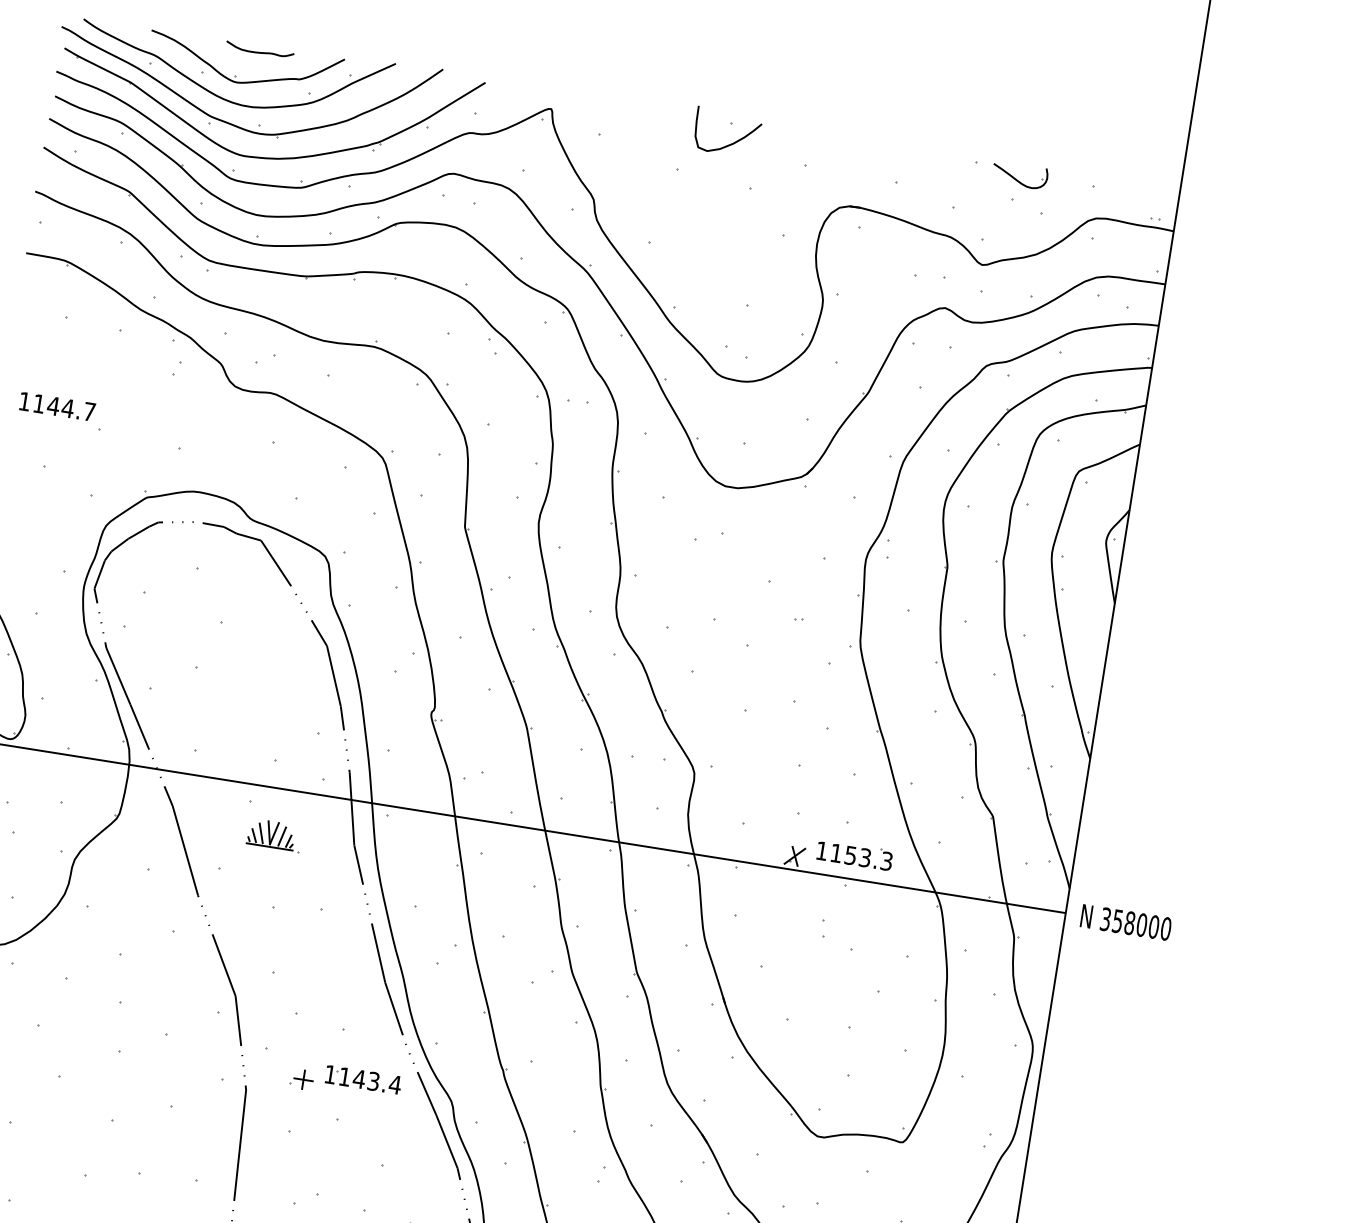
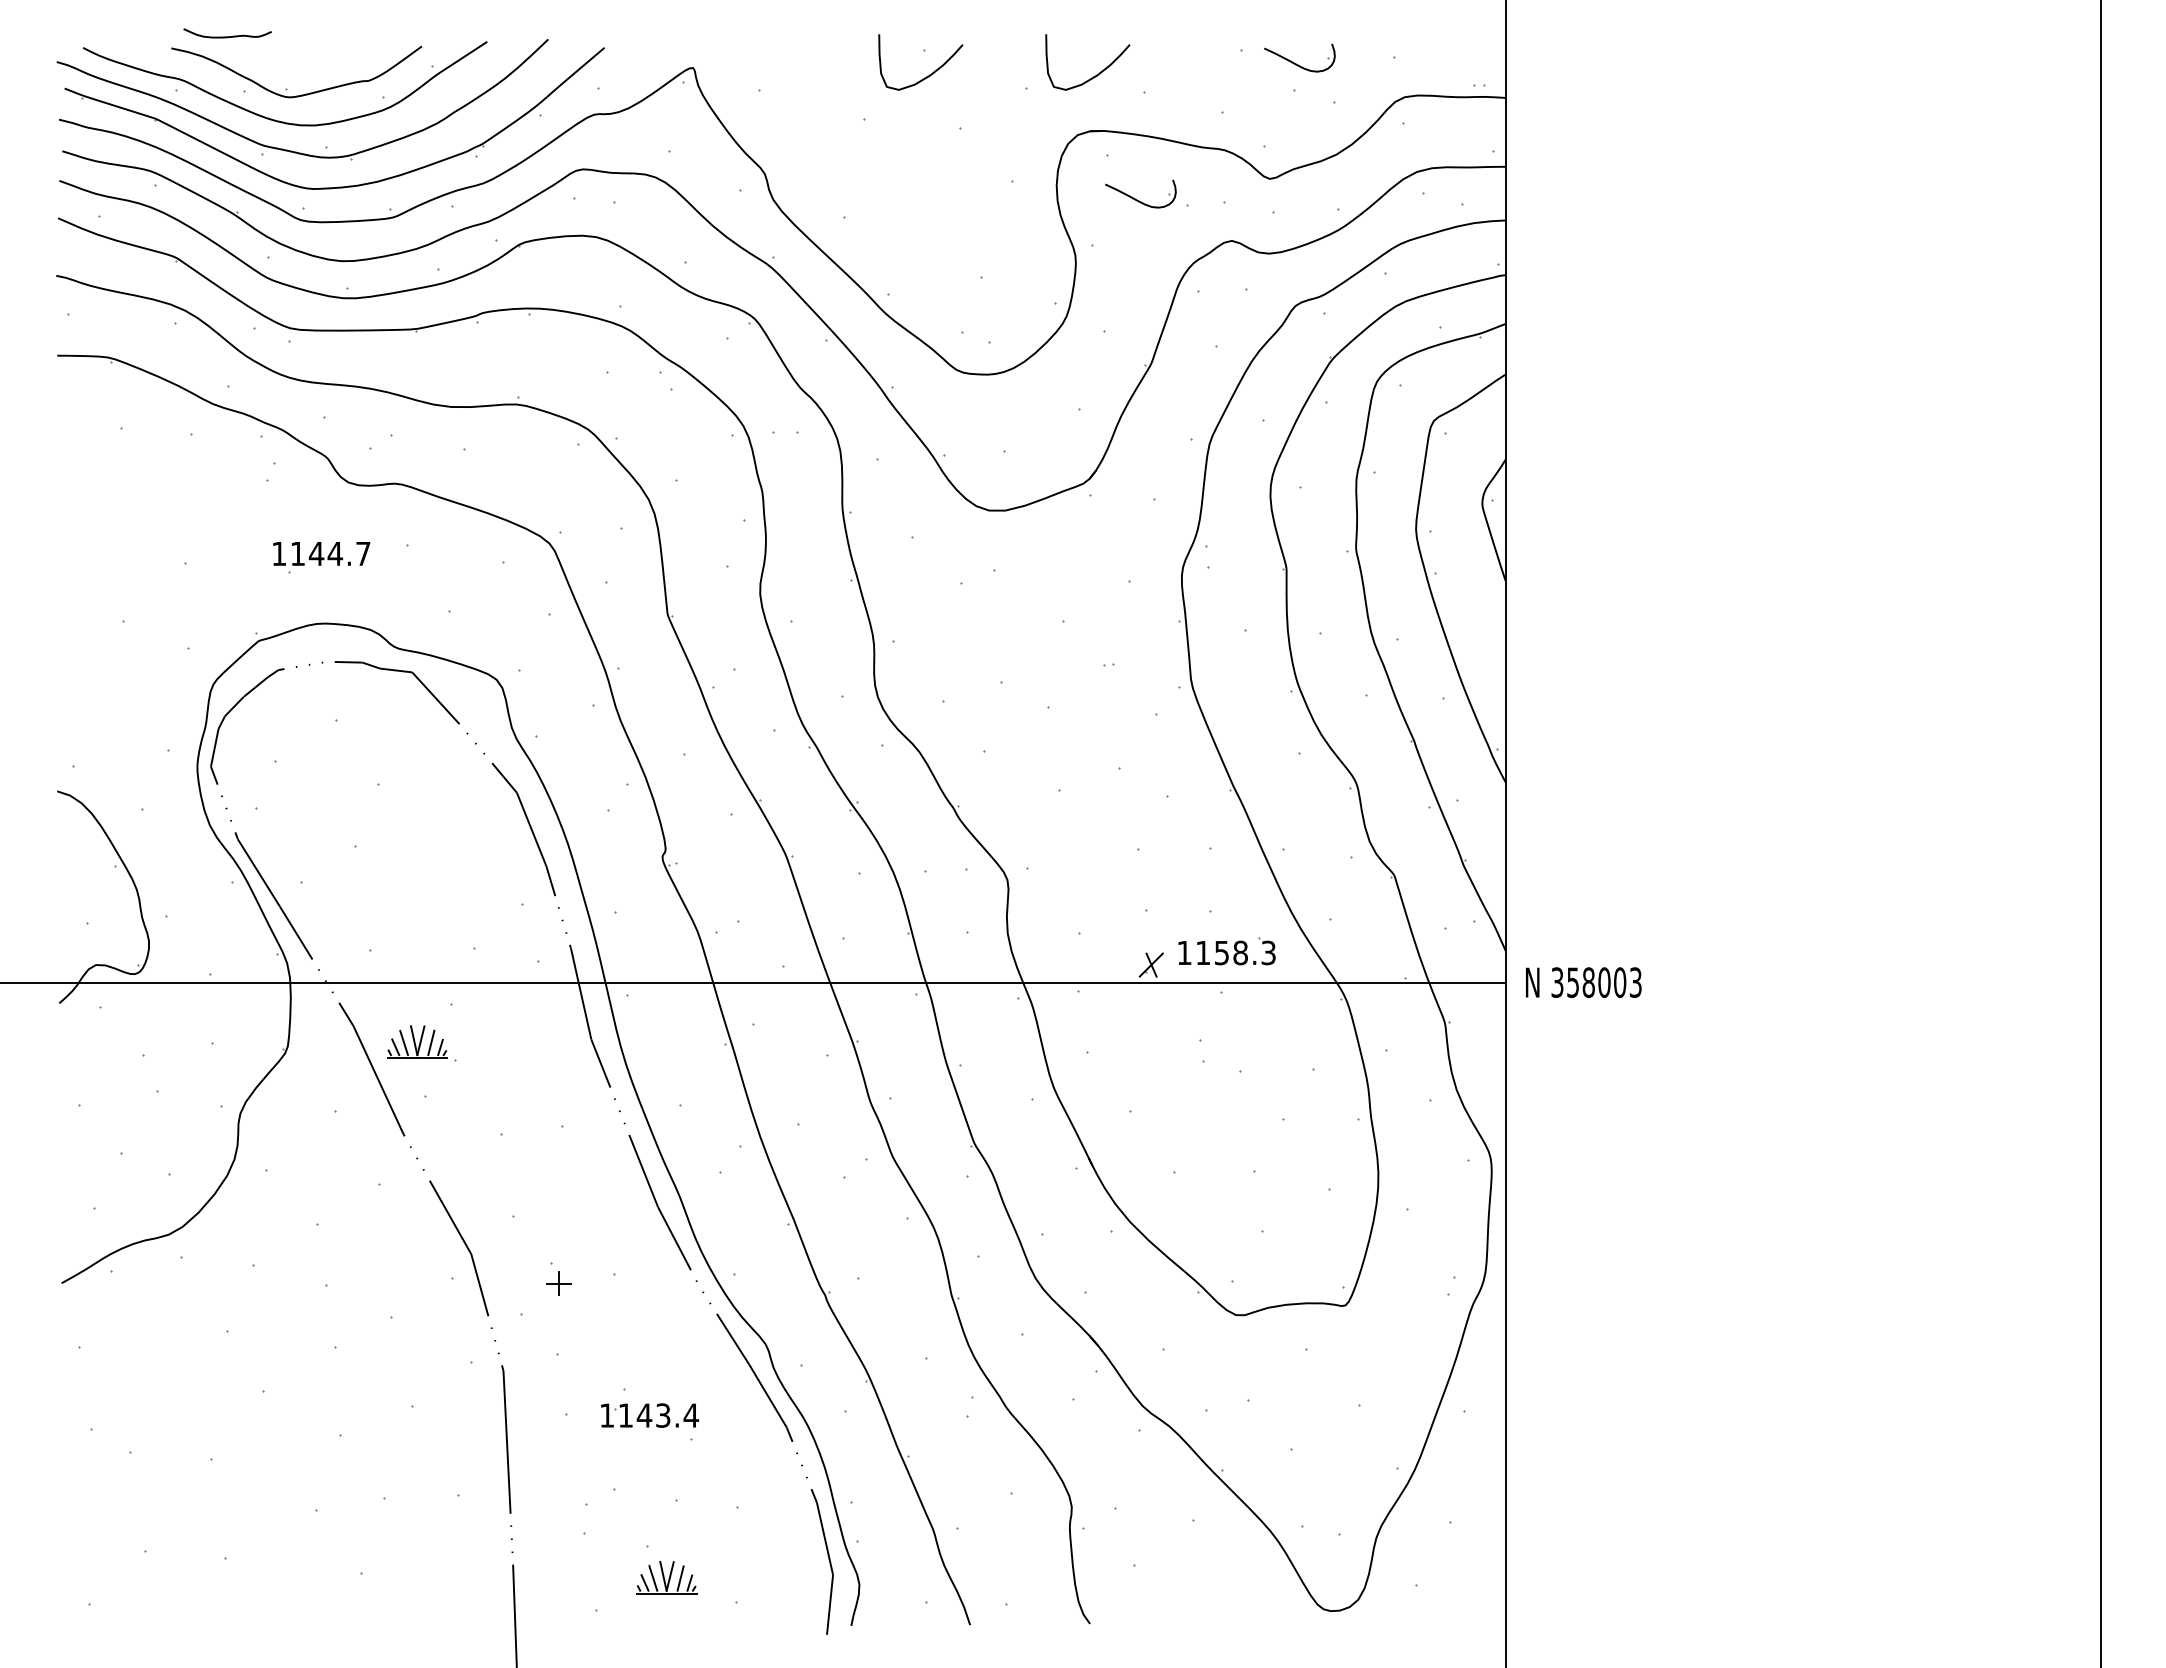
curve: (259, 52) -> (227, 36), moved
curve: (861, 163) -> (1096, 74), added
part: (877, 264) -> (1137, 199), added
part: (57, 406) -> (321, 553), moved
part: (274, 835) -> (421, 1043), moved
text: (865, 857) -> (1240, 952), 1153.3 -> 1158.3
text: (1165, 928) -> (1635, 982), 358000 -> 358003
part: (303, 1079) -> (558, 1283), moved
part: (363, 1079) -> (649, 1415), moved

